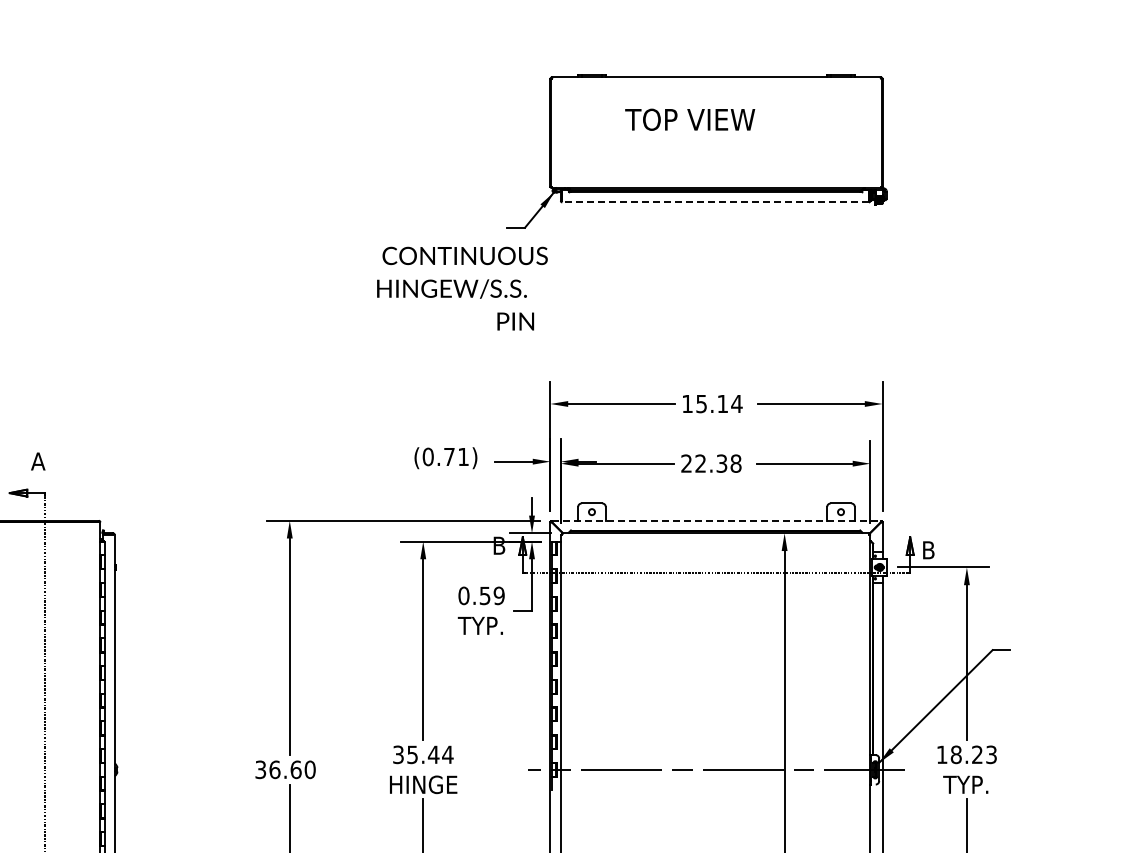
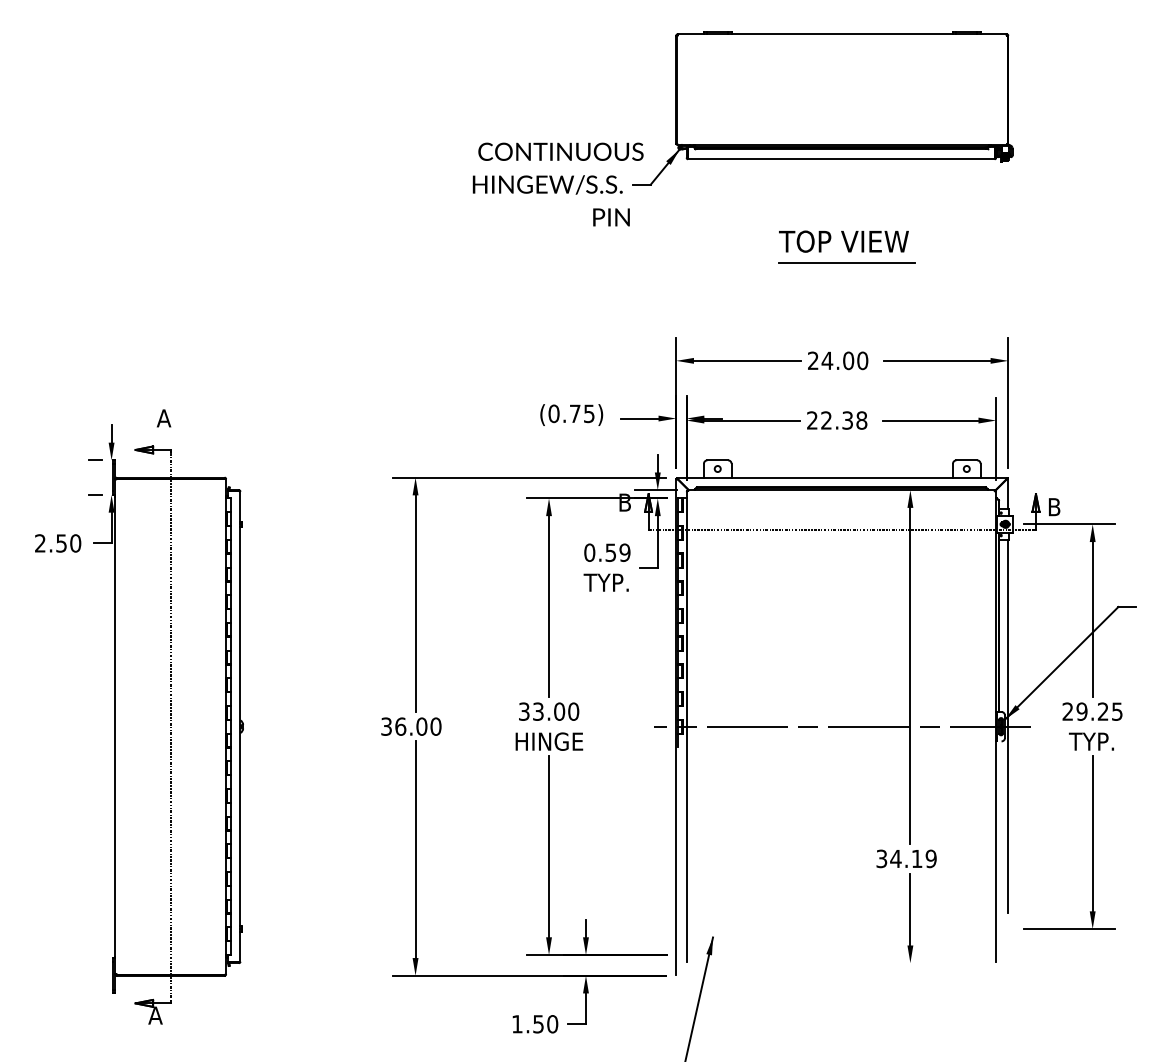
text: (689, 119) -> (843, 241), moved
line: (714, 202) -> (840, 159), dashed -> solid
text: (461, 288) -> (557, 184), moved
line: (720, 306) -> (846, 263), added
text: (712, 403) -> (838, 360), 15.14 -> 24.00
text: (463, 456) -> (589, 413), (0.71) -> (0.75)
line: (716, 520) -> (842, 477), dashed -> solid
text: (430, 754) -> (556, 711), 35.44 -> 33.00
text: (966, 754) -> (1092, 711), 18.23 -> 29.25
text: (295, 769) -> (421, 726), 36.60 -> 36.00

